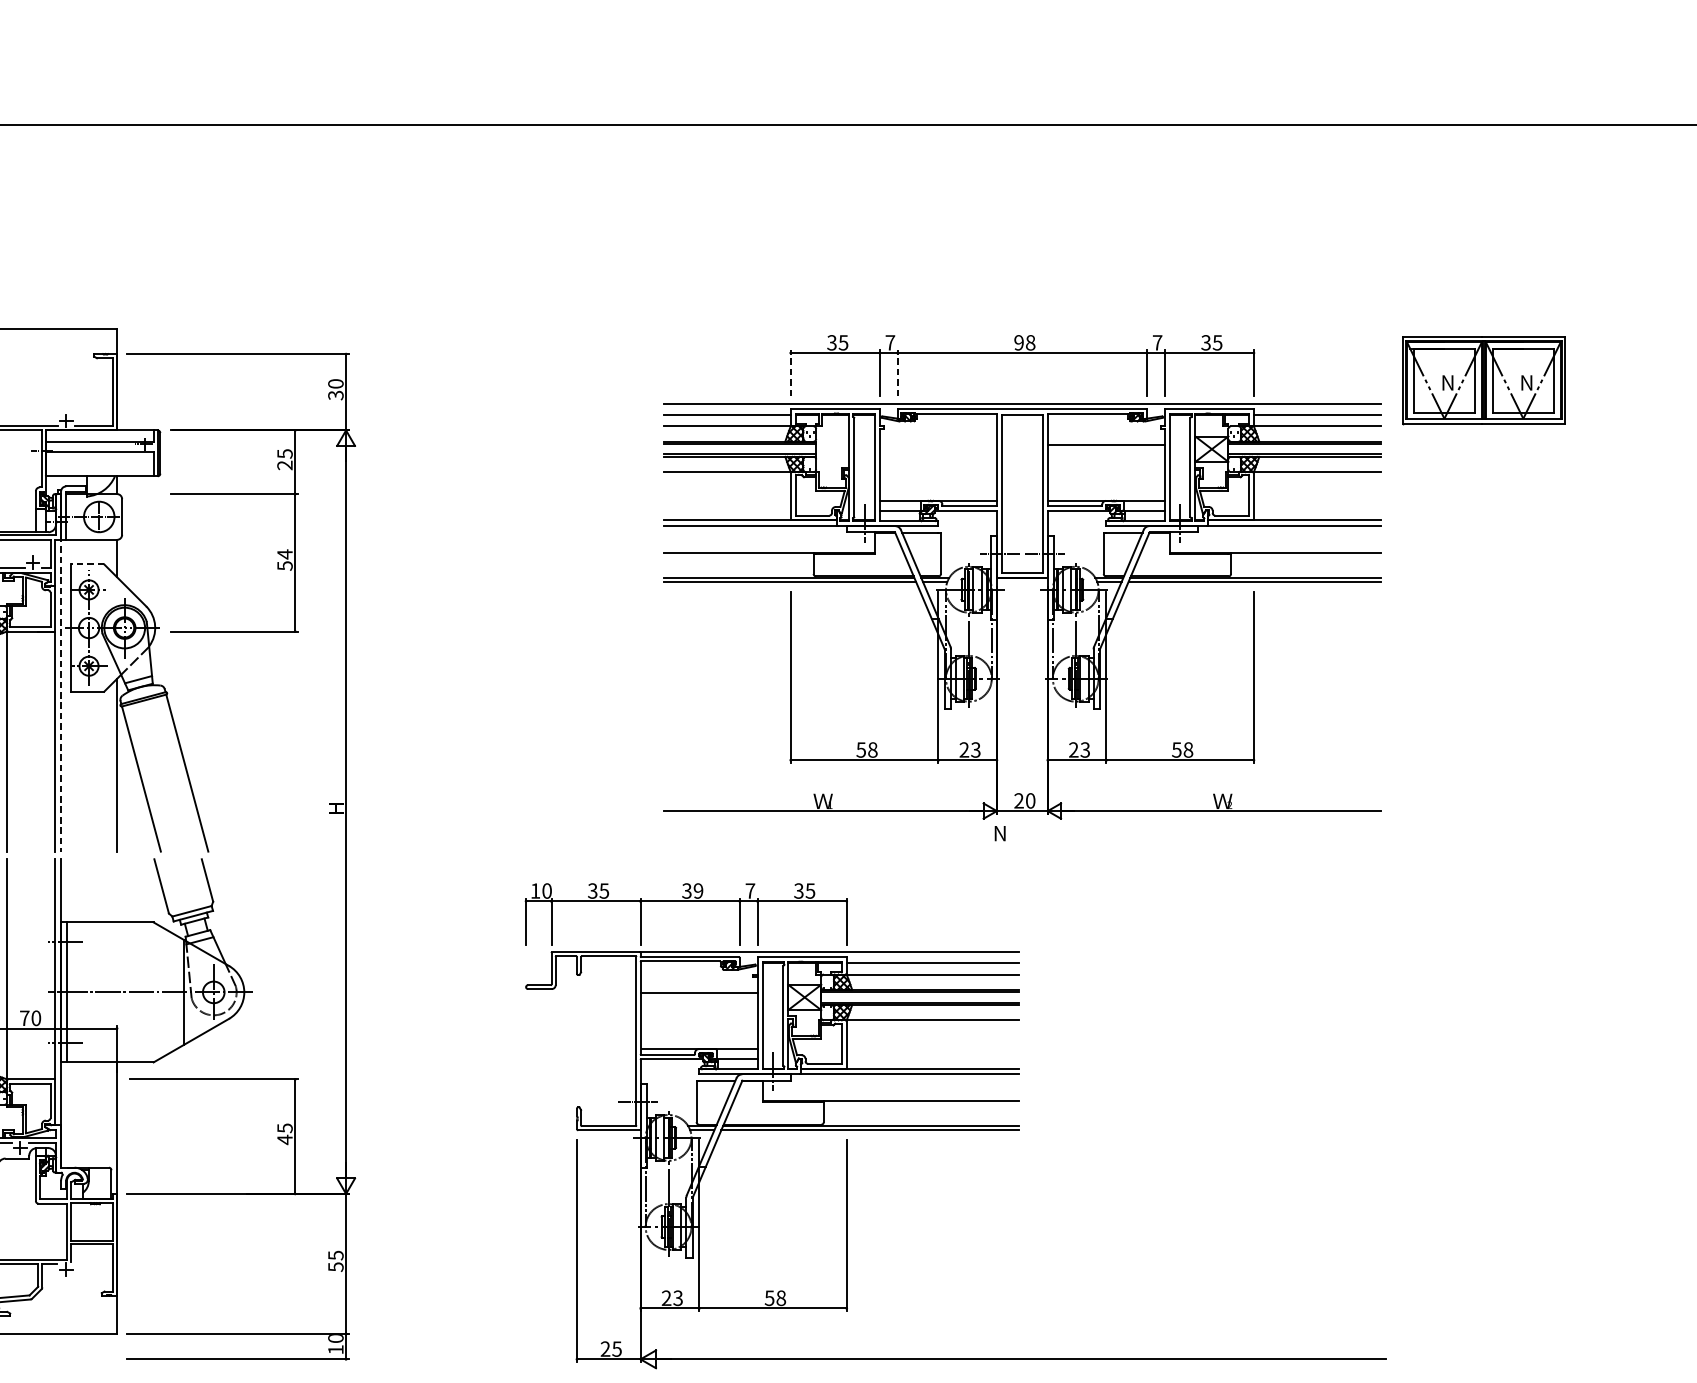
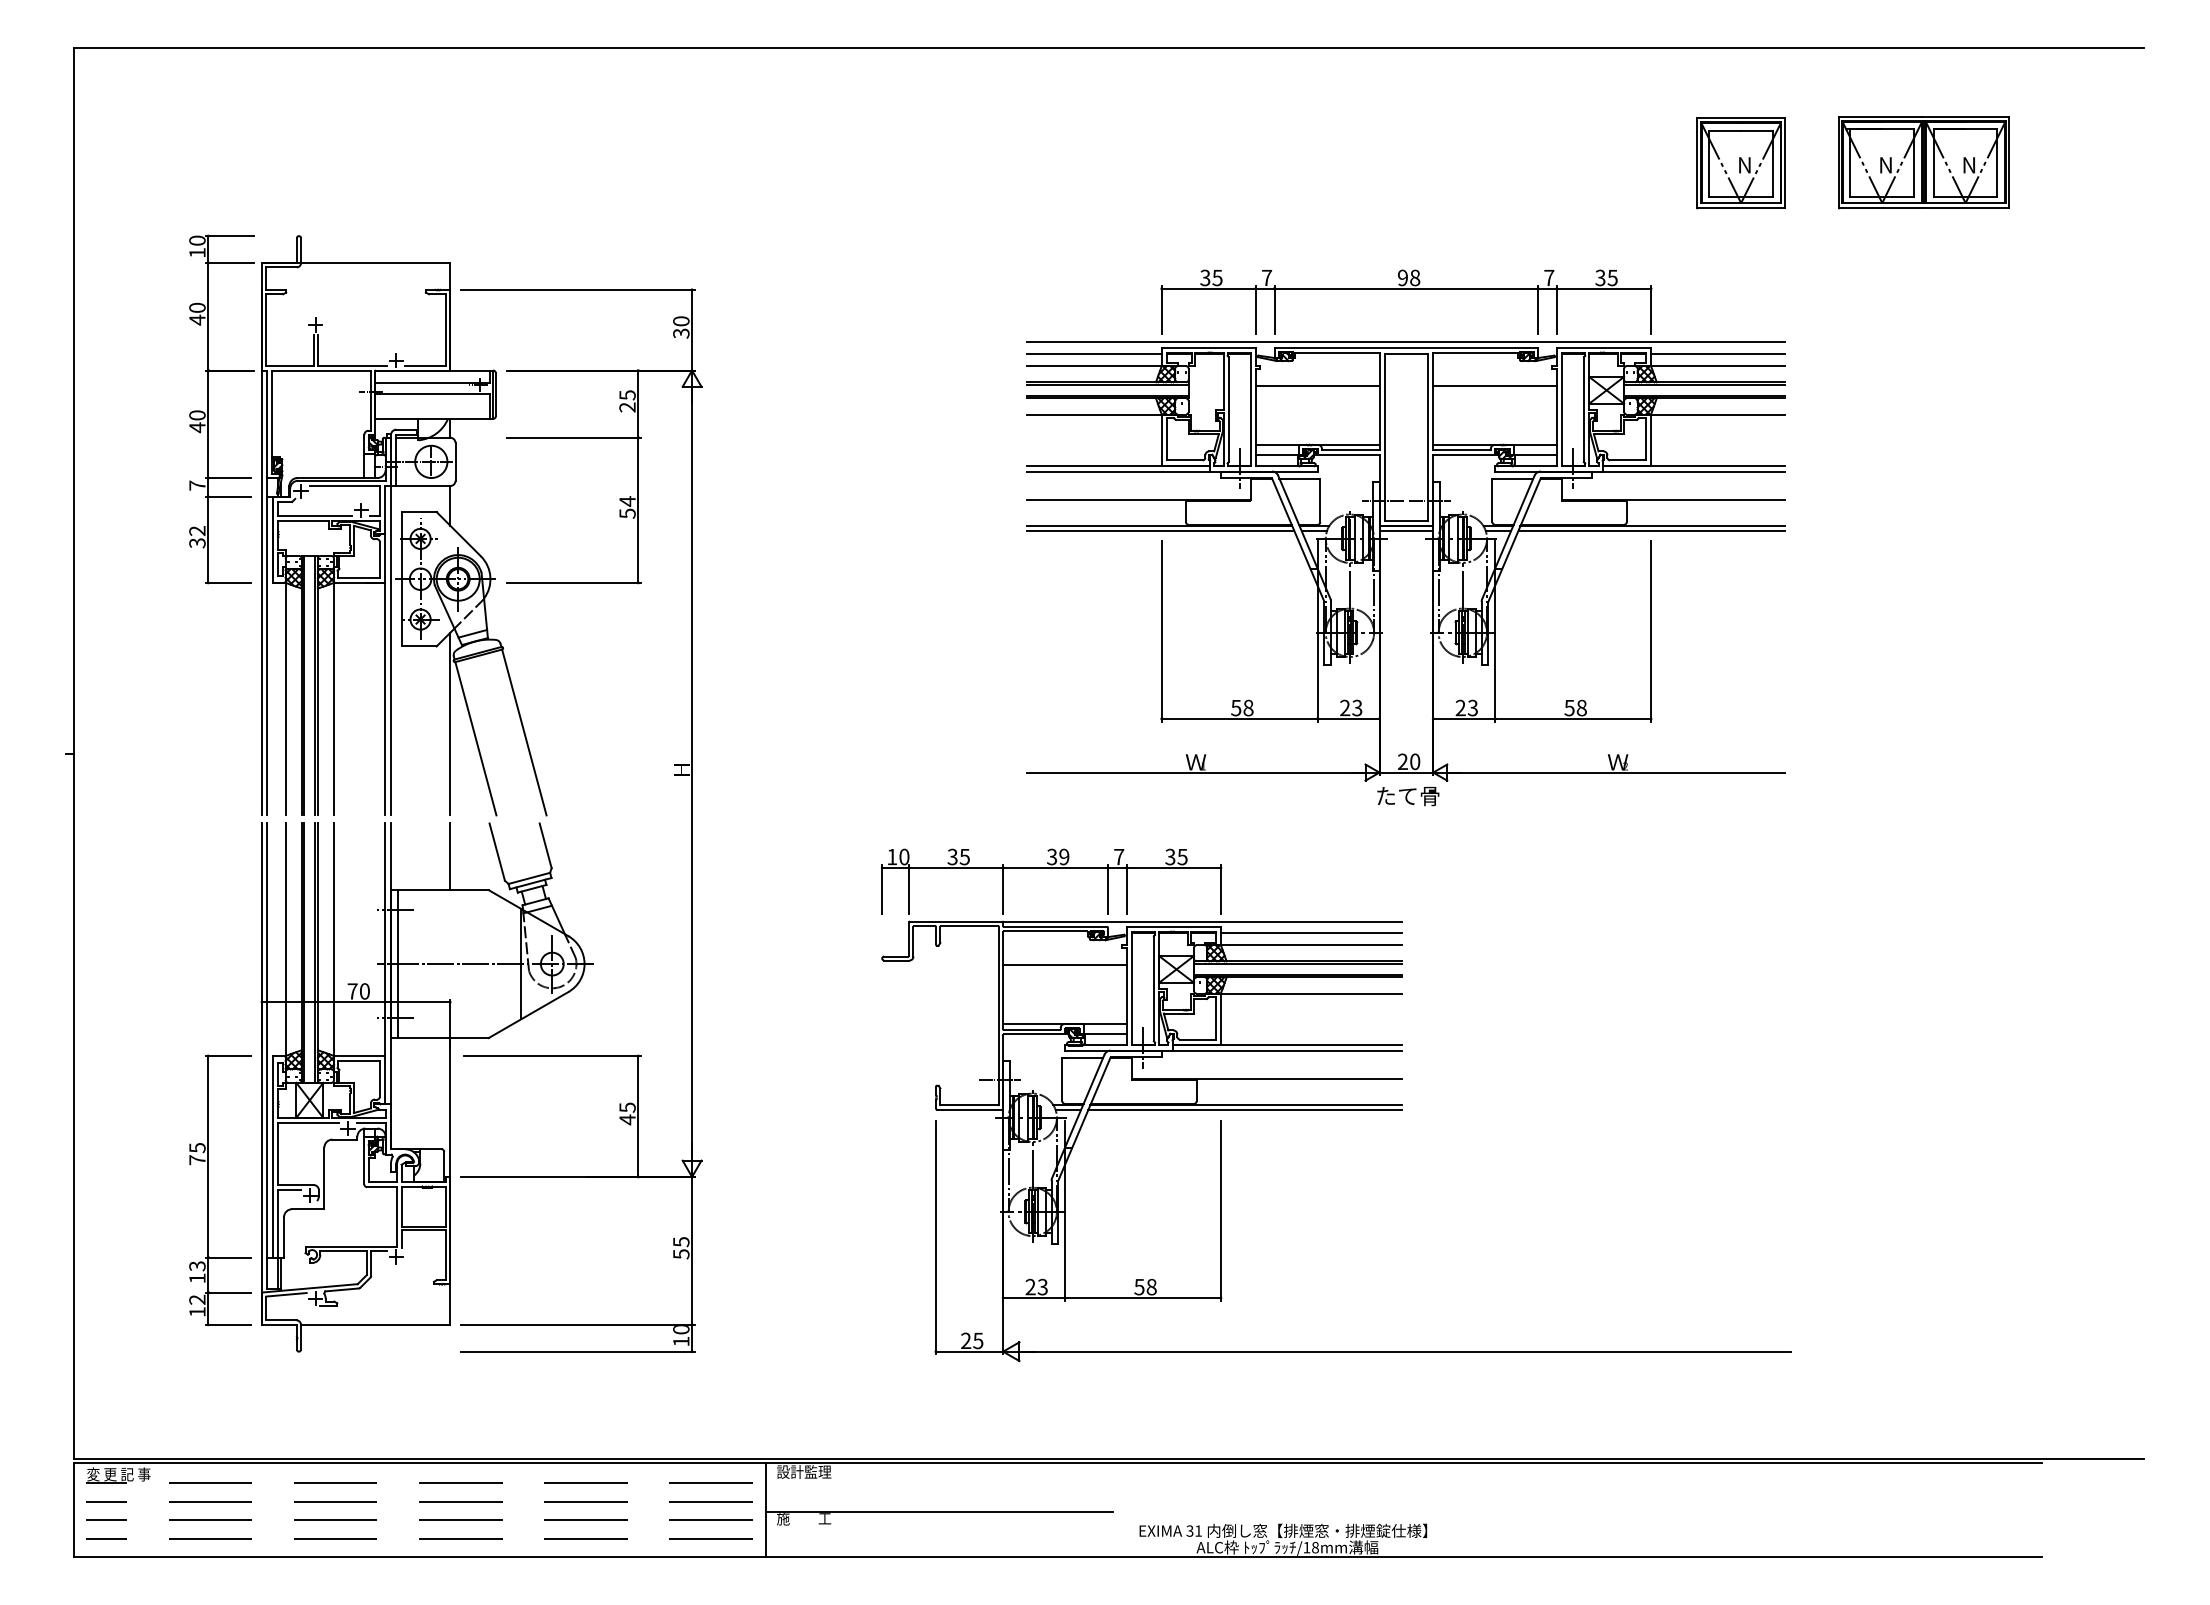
part: (1338, 234) -> (1740, 163), added
line: (790, 372) -> (1161, 309), dashed -> solid
line: (897, 372) -> (1274, 309), dashed -> solid
part: (1483, 380) -> (1923, 162), moved
line: (938, 445) -> (1317, 386), added
line: (87, 564) -> (418, 512), dashed -> solid
line: (1022, 581) -> (1406, 530), added
line: (61, 672) -> (391, 626), dashed -> solid
text: (1024, 833) -> (1408, 796), N -> たて骨
line: (117, 890) -> (450, 856), added

